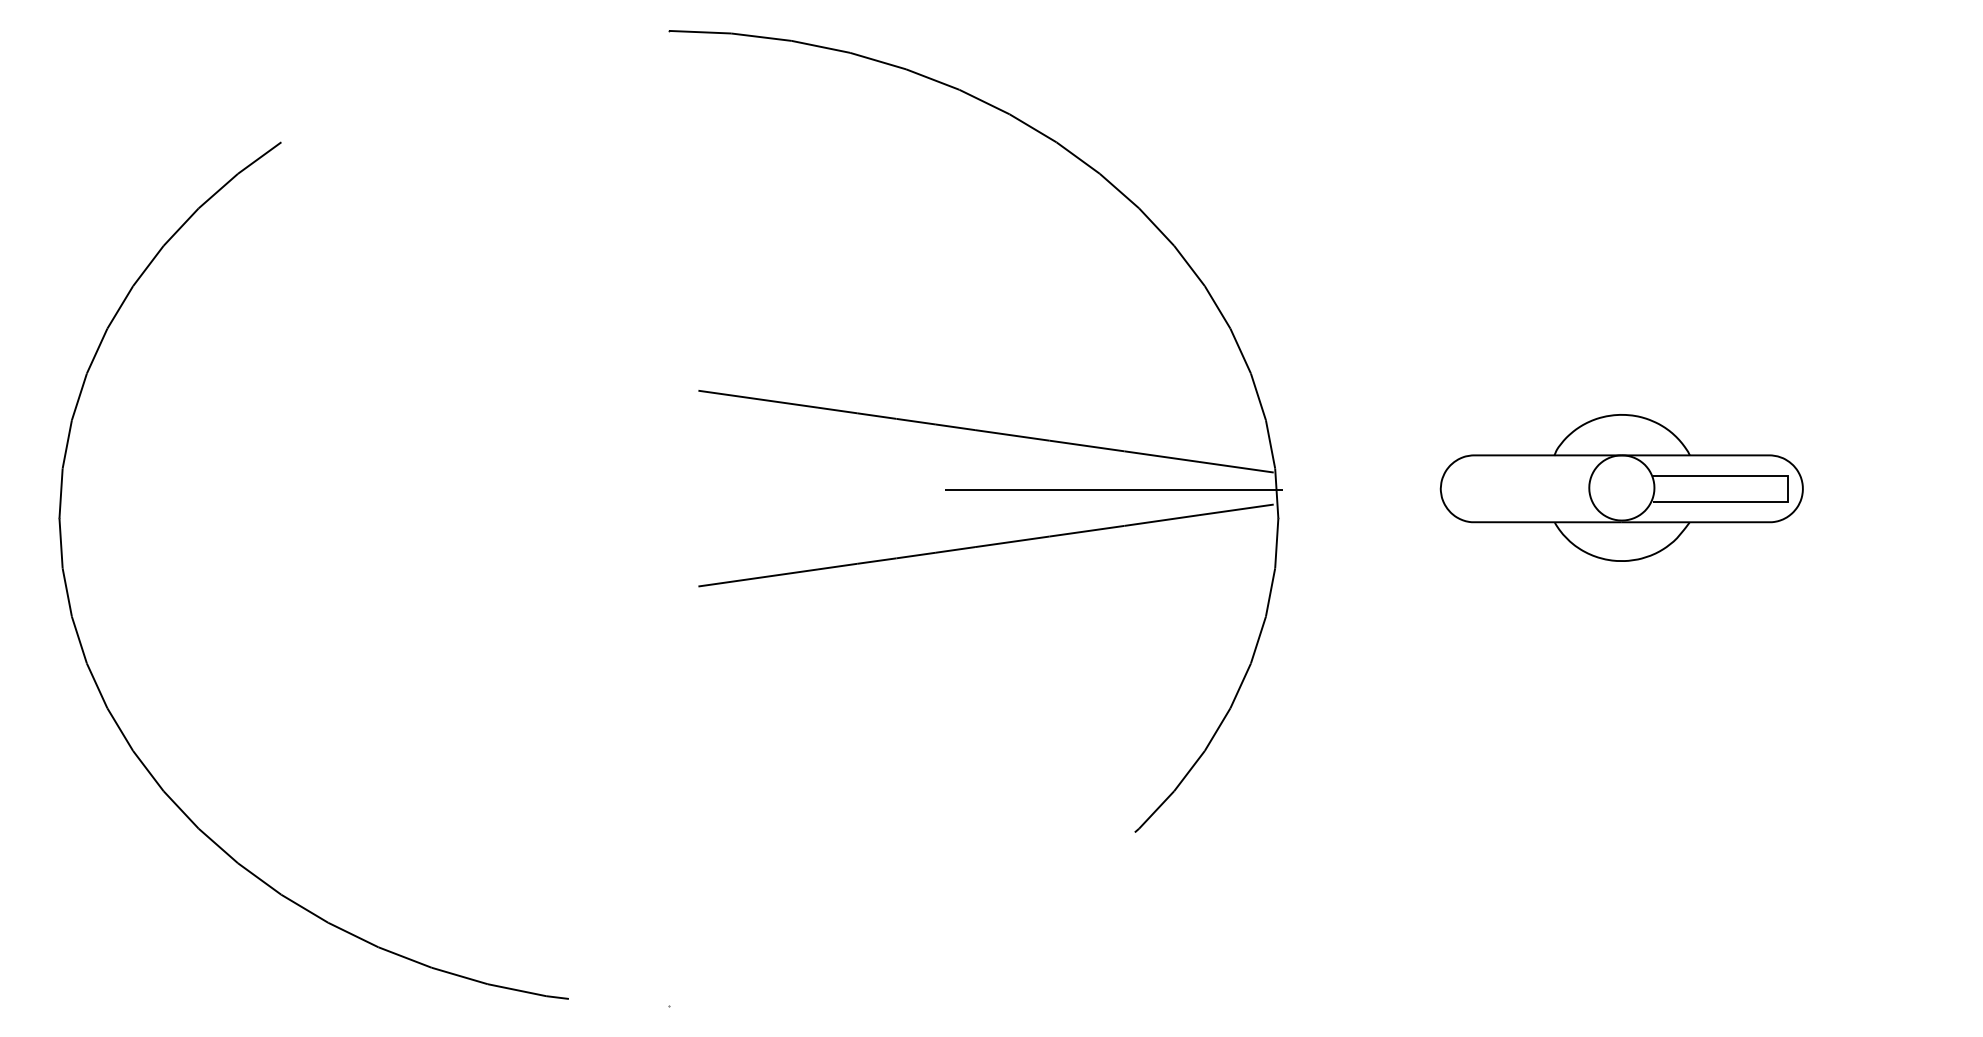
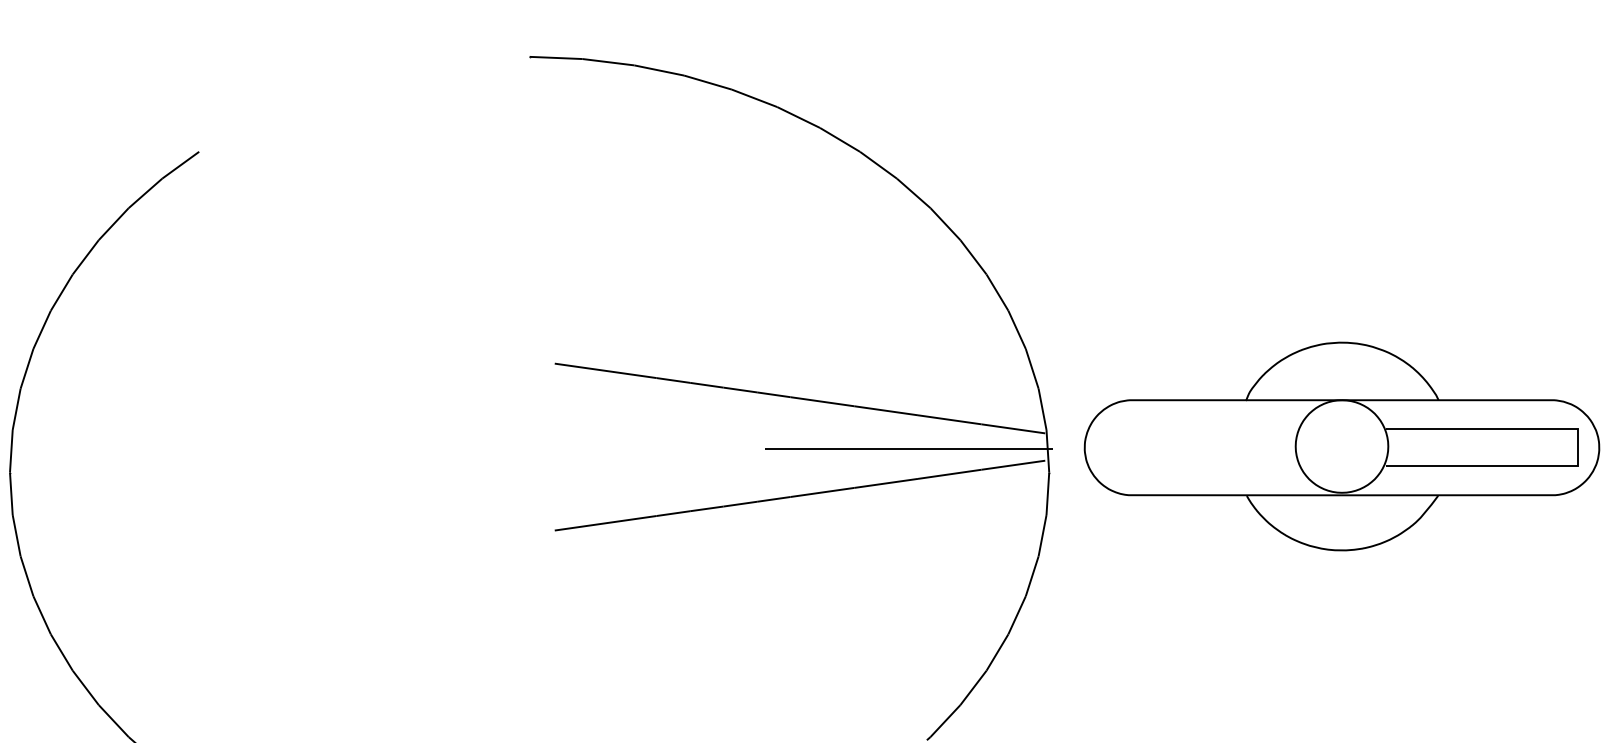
part: (1621, 487) -> (1341, 446), size x1.67

